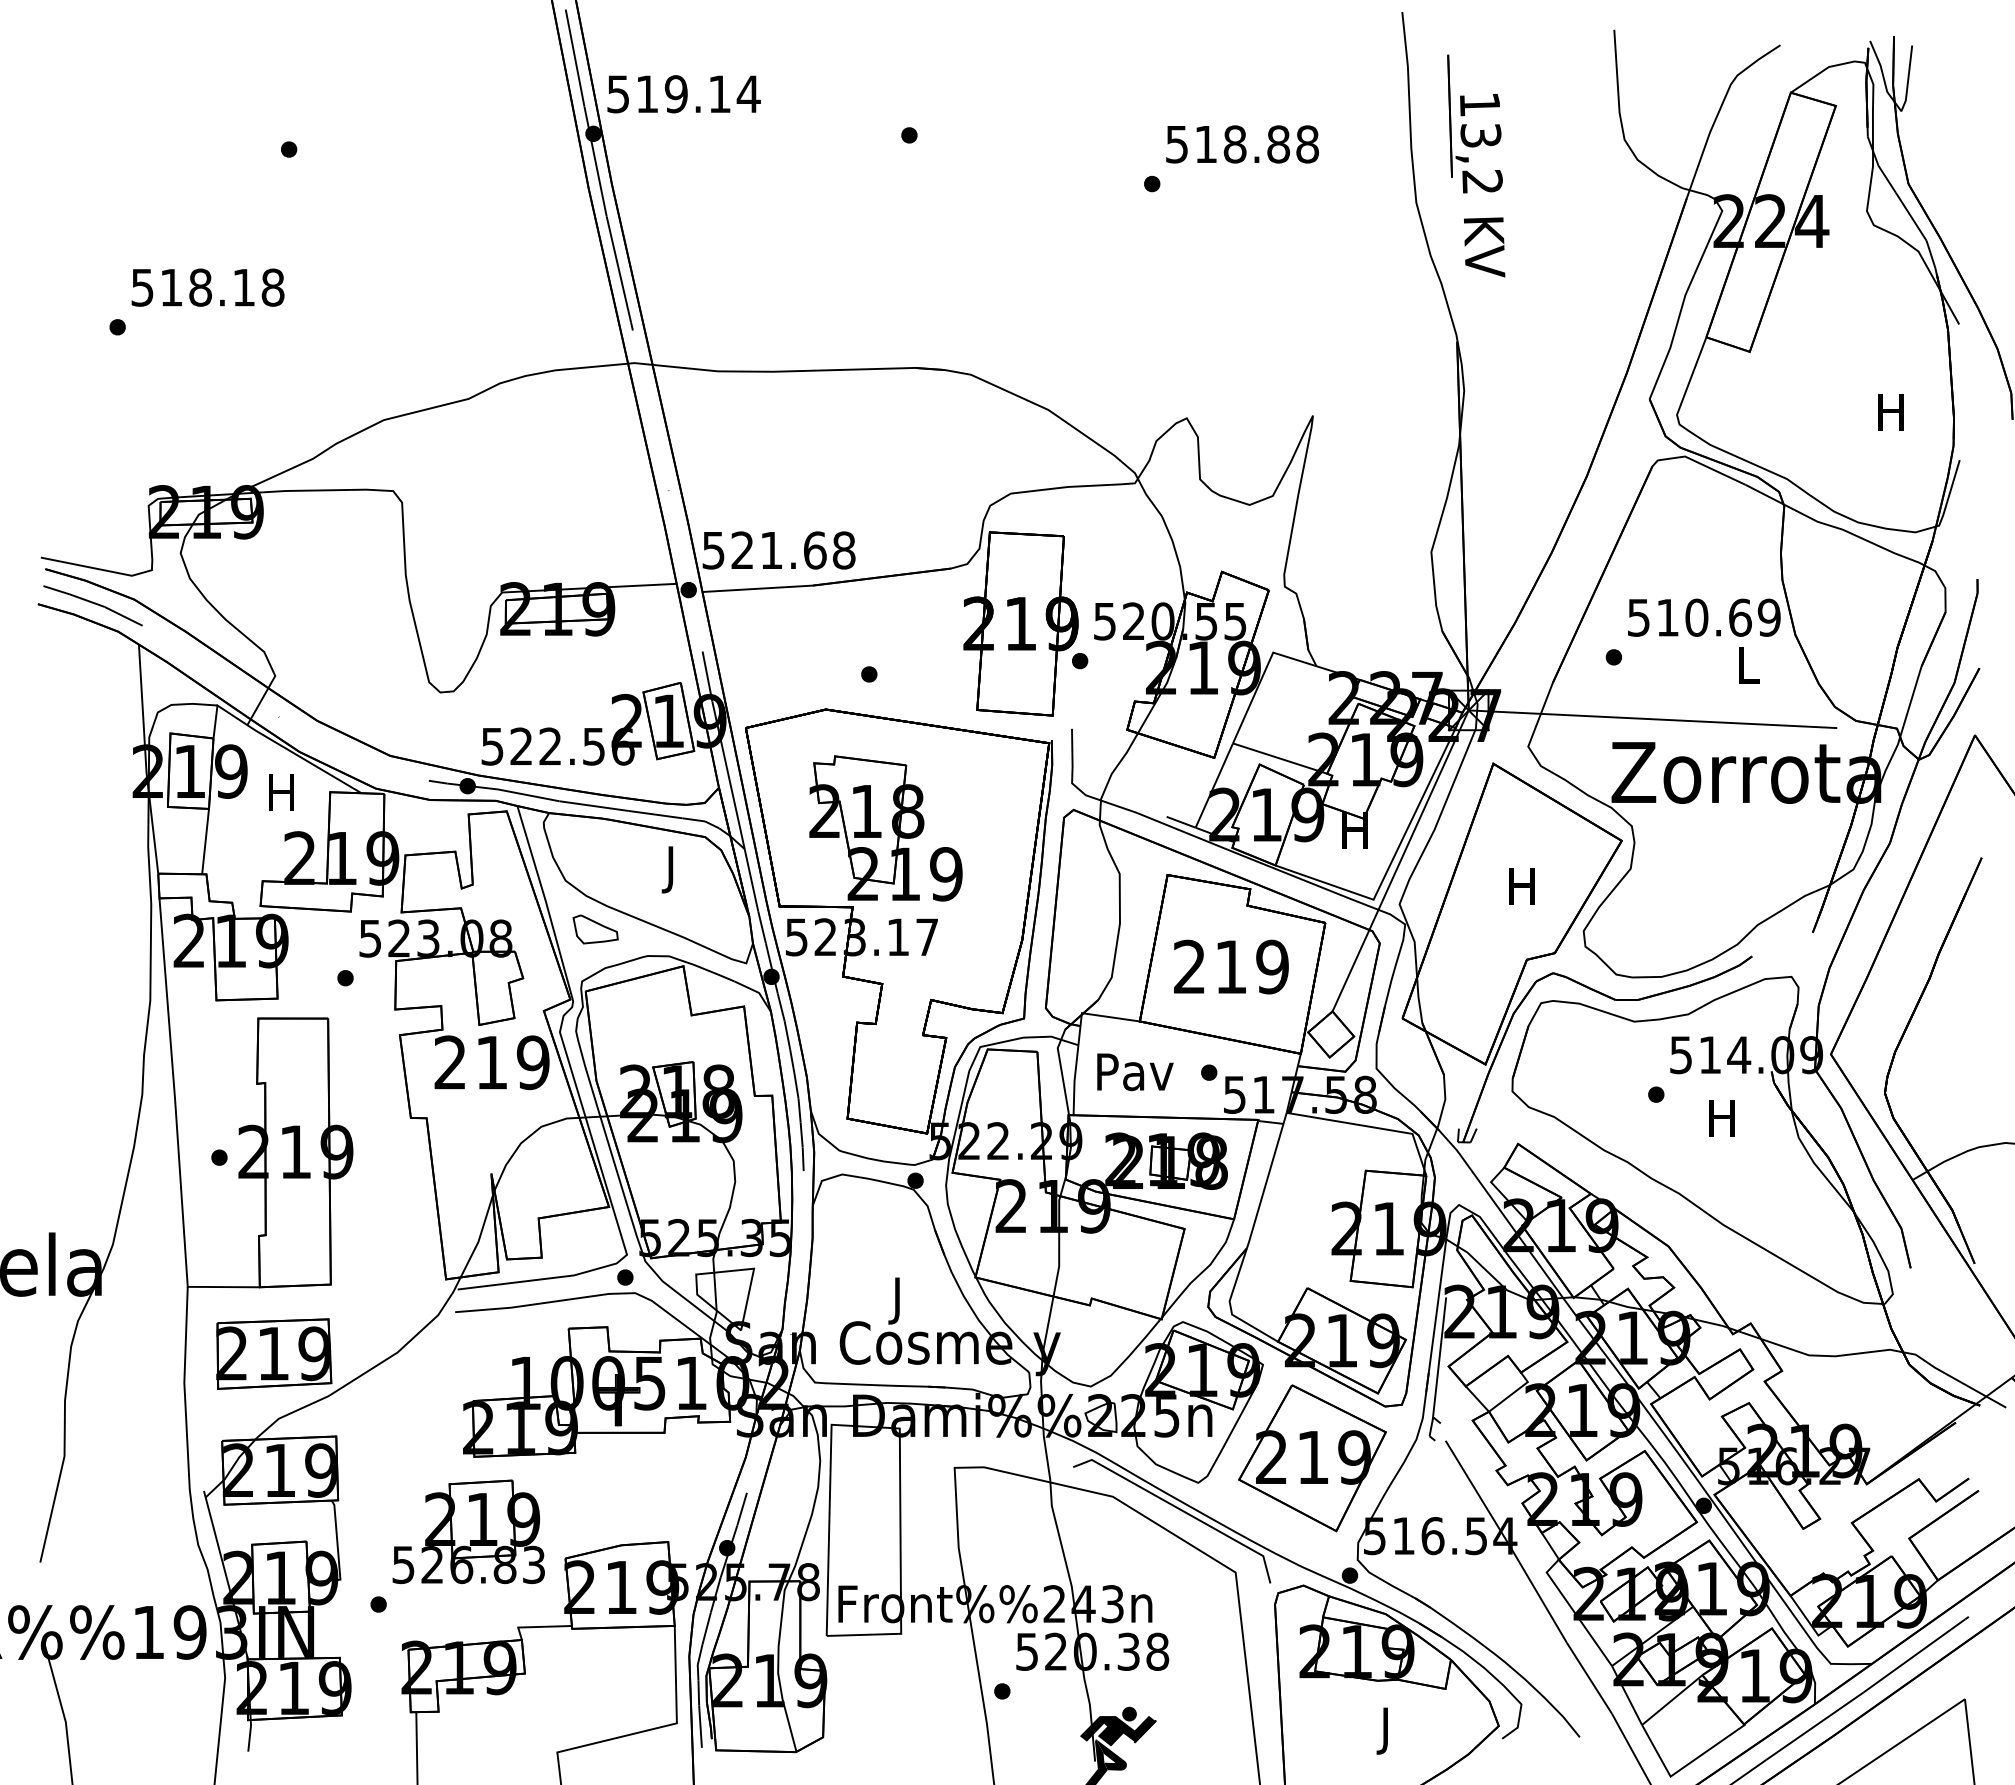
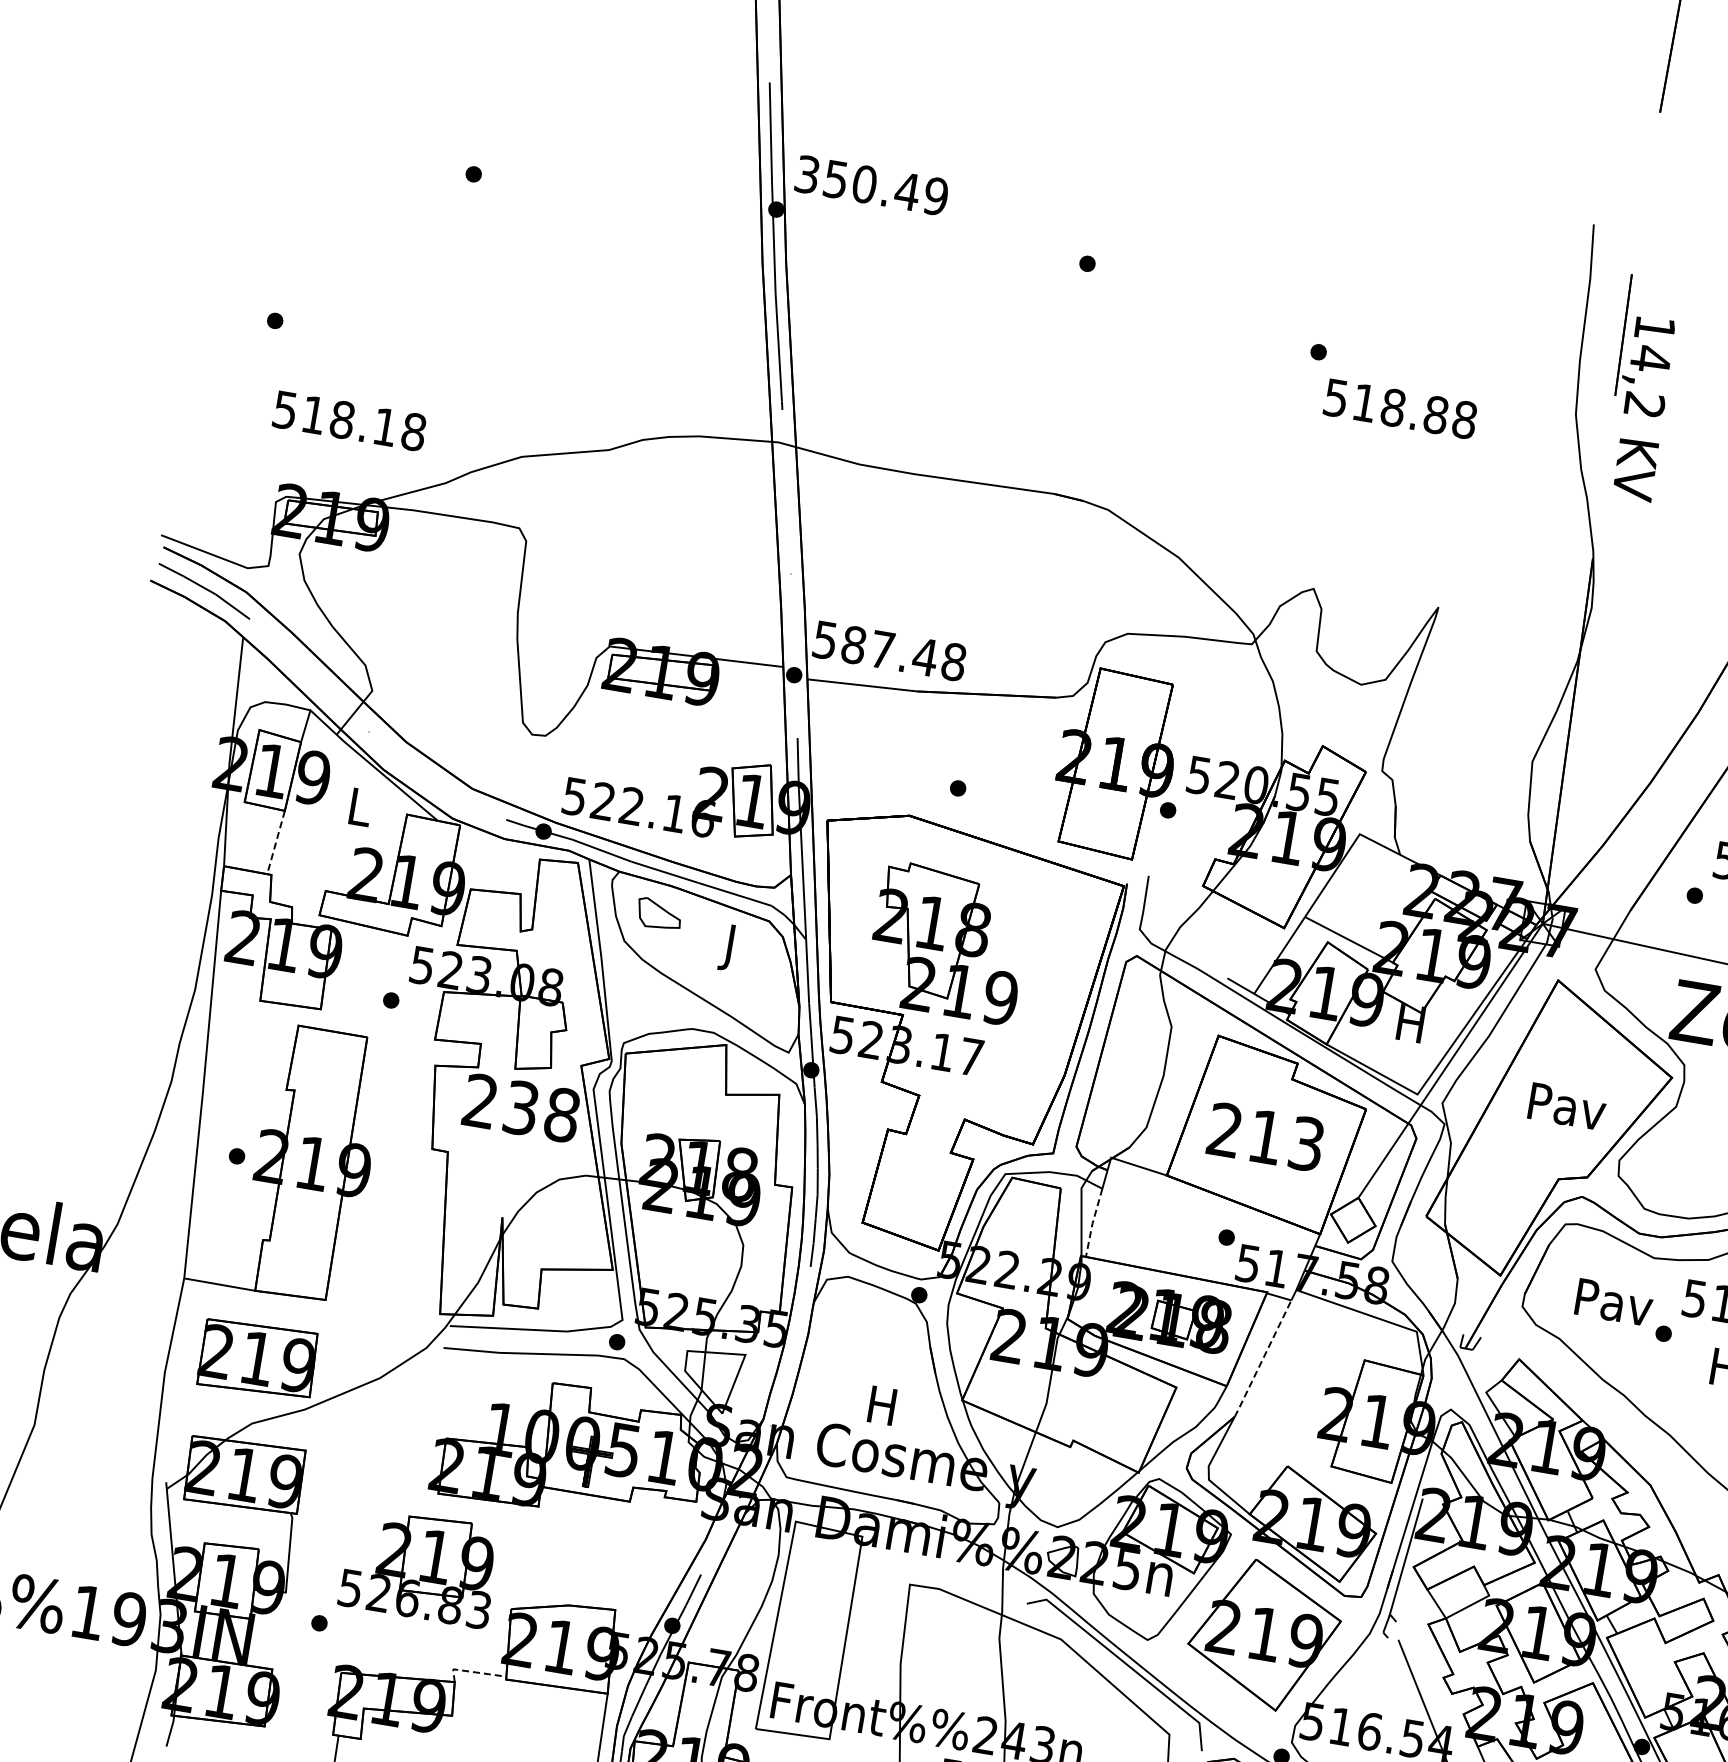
text: (684, 94) -> (872, 186), 519.14 -> 350.49
text: (1480, 135) -> (1650, 359), 13,2 -> 14,2
text: (1242, 144) -> (1400, 409), moved
text: (207, 287) -> (349, 420), moved
text: (779, 550) -> (890, 651), 521.68 -> 587.48
text: (593, 746) -> (674, 813), 522.56 -> 522.16
text: (281, 792) -> (359, 806), H -> L
line: (205, 841) -> (275, 842), solid -> dashed
text: (1523, 886) -> (1567, 1106), H -> Pav
part: (595, 929) -> (659, 914), moved
text: (1272, 966) -> (1306, 1143), 219 -> 213
text: (512, 1062) -> (541, 1111), 219 -> 238
text: (1135, 1072) -> (1614, 1302), moved
line: (1074, 1081) -> (1092, 1223), solid -> dashed
line: (1265, 1186) -> (1263, 1359), solid -> dashed
text: (897, 1300) -> (881, 1410), J -> H
line: (538, 1626) -> (473, 1671), solid -> dashed

